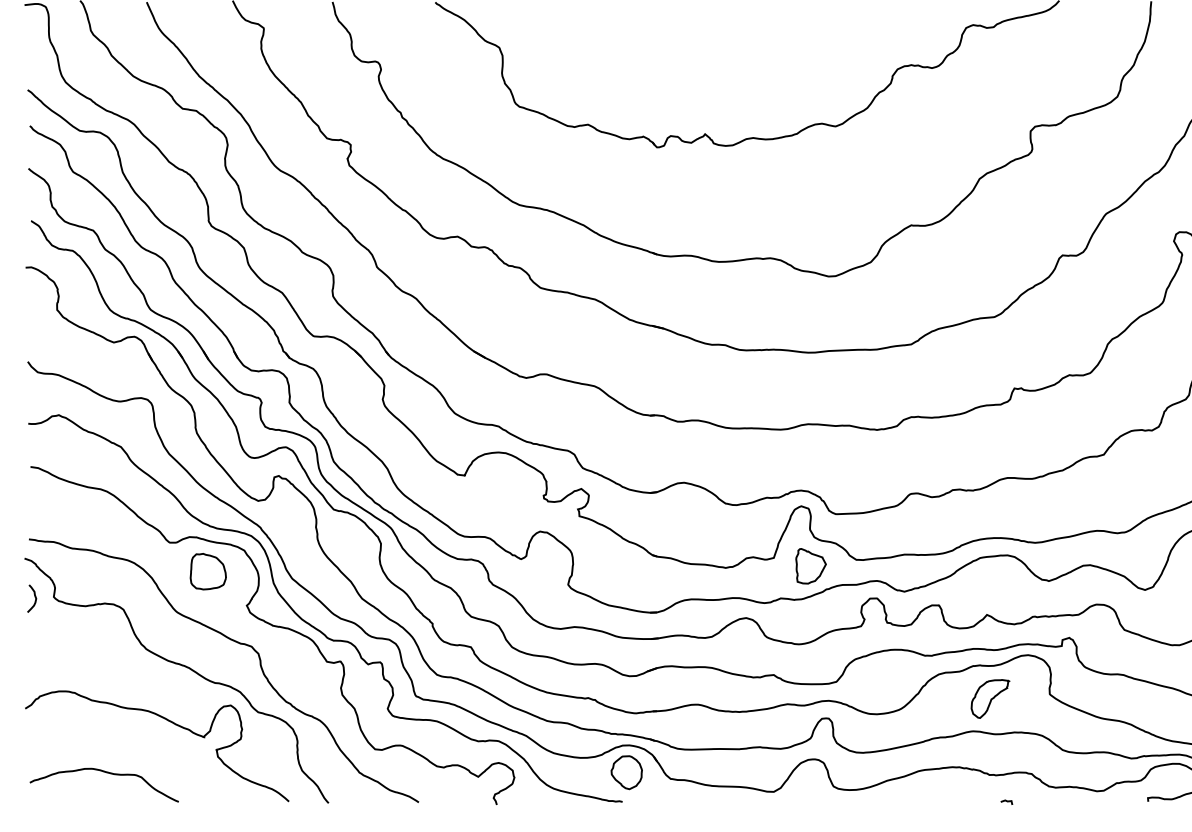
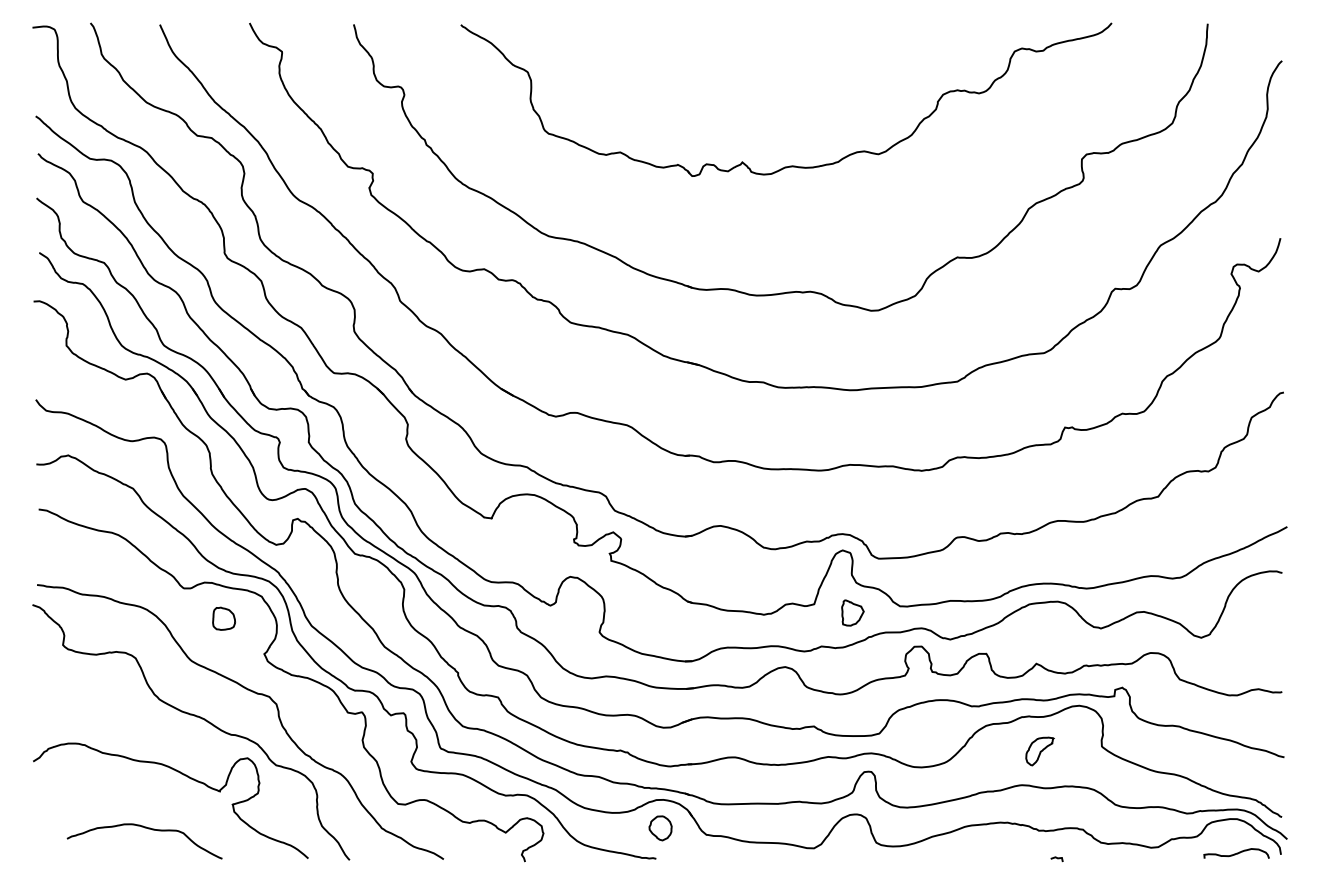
part: (810, 565) -> (852, 612), size x0.7
part: (207, 571) -> (223, 618), size x0.6
curve: (34, 596) -> (42, 644), removed
part: (989, 699) -> (1039, 751), size x0.7
part: (626, 772) -> (660, 828), size x0.7
curve: (107, 773) -> (148, 829), moved

